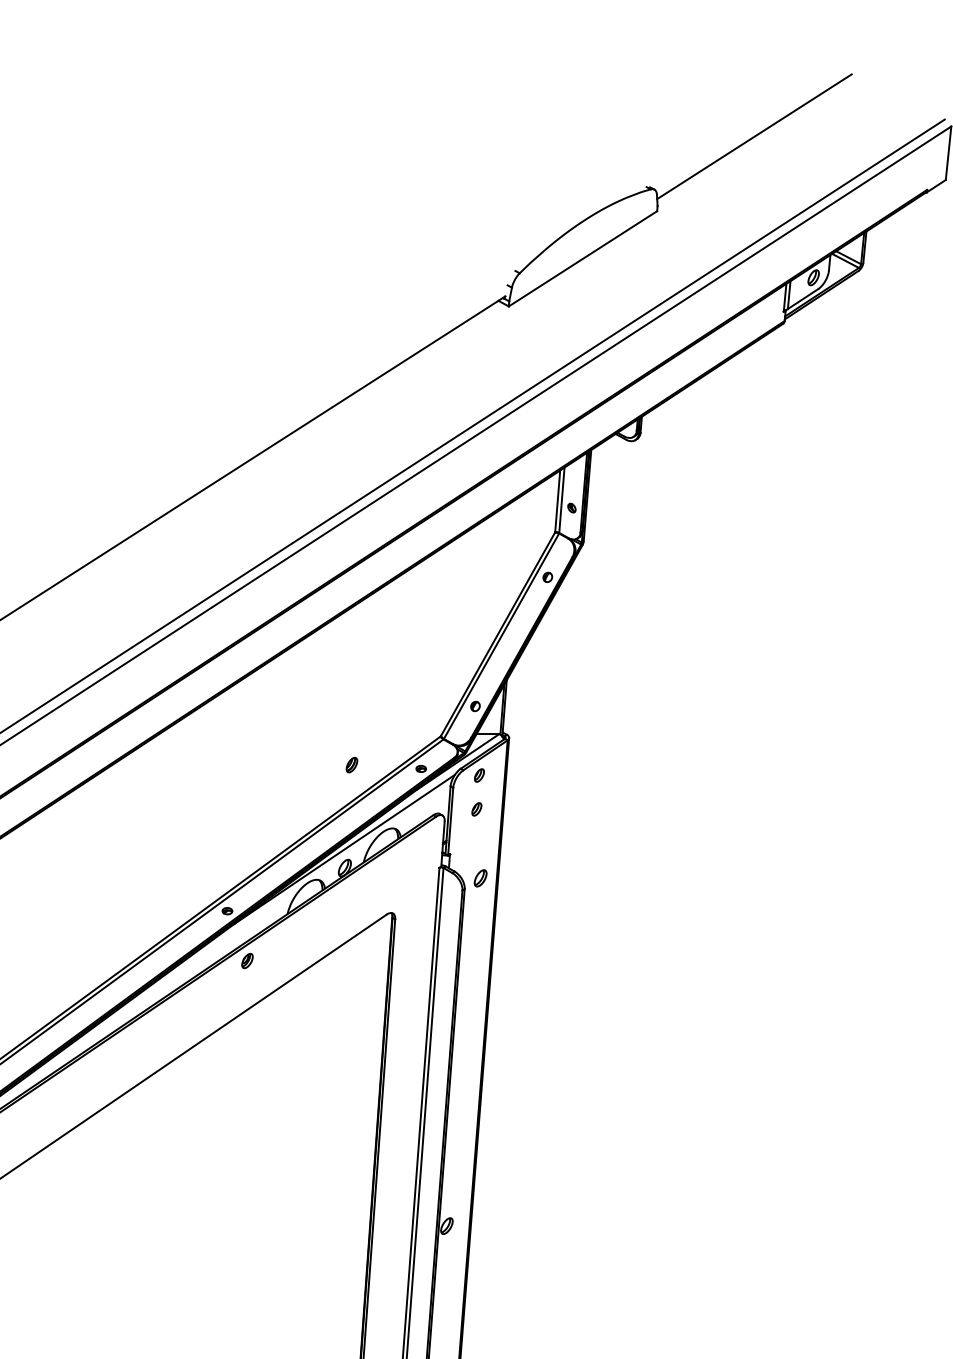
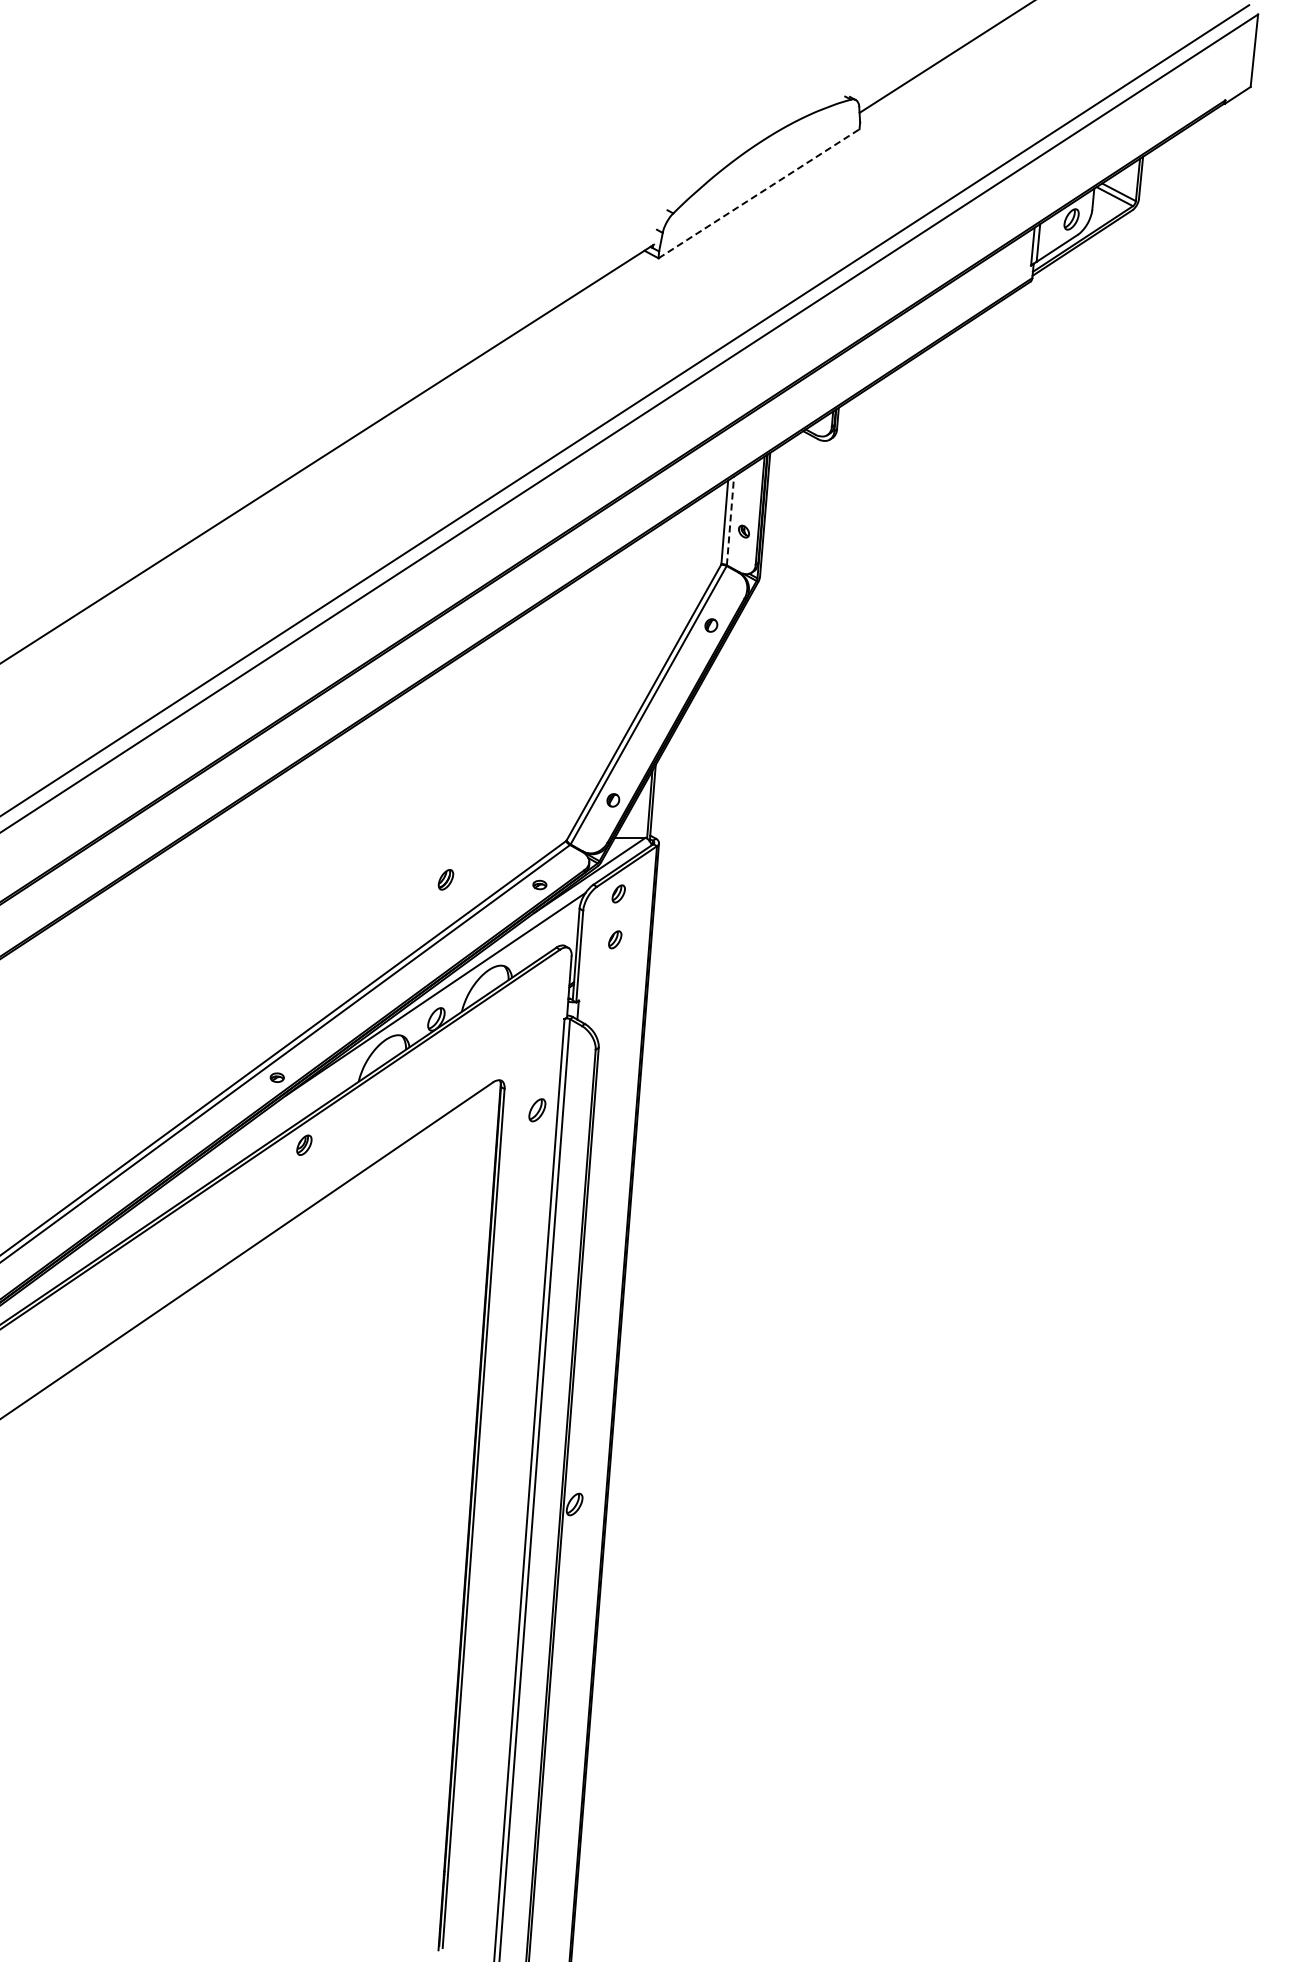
line: (583, 258) -> (759, 193), solid -> dashed
line: (561, 499) -> (730, 520), solid -> dashed
part: (480, 878) -> (537, 1110), moved

